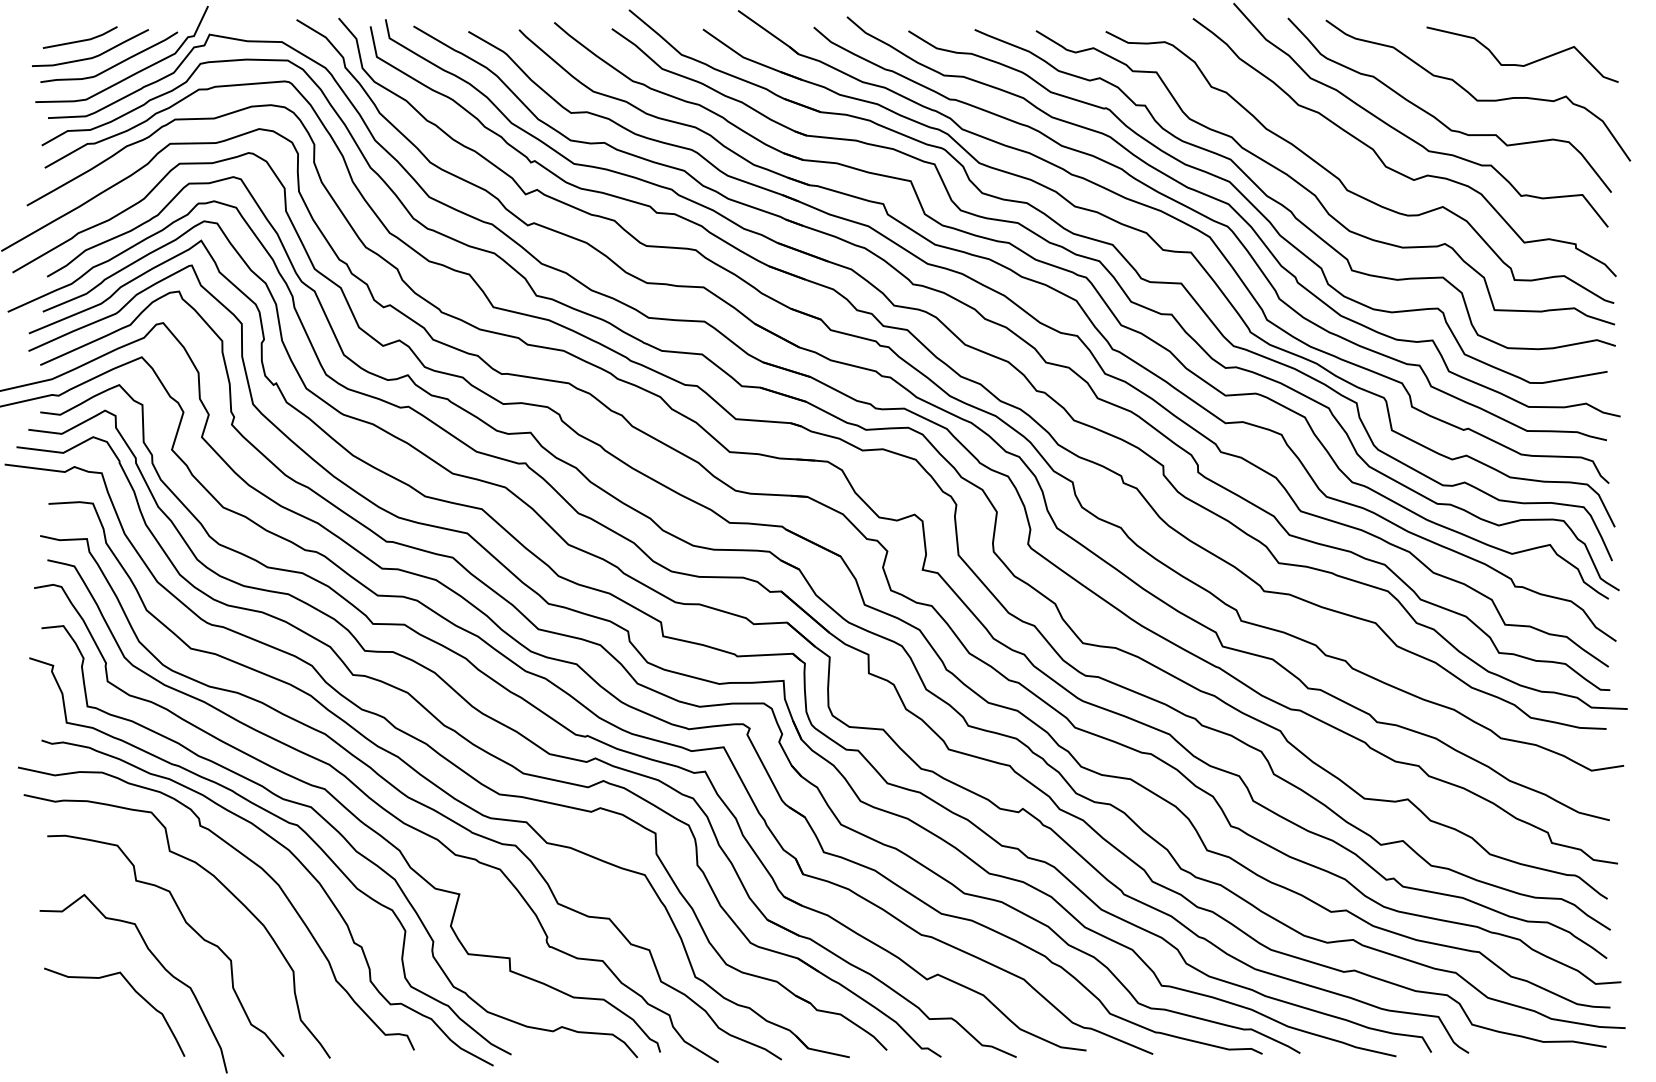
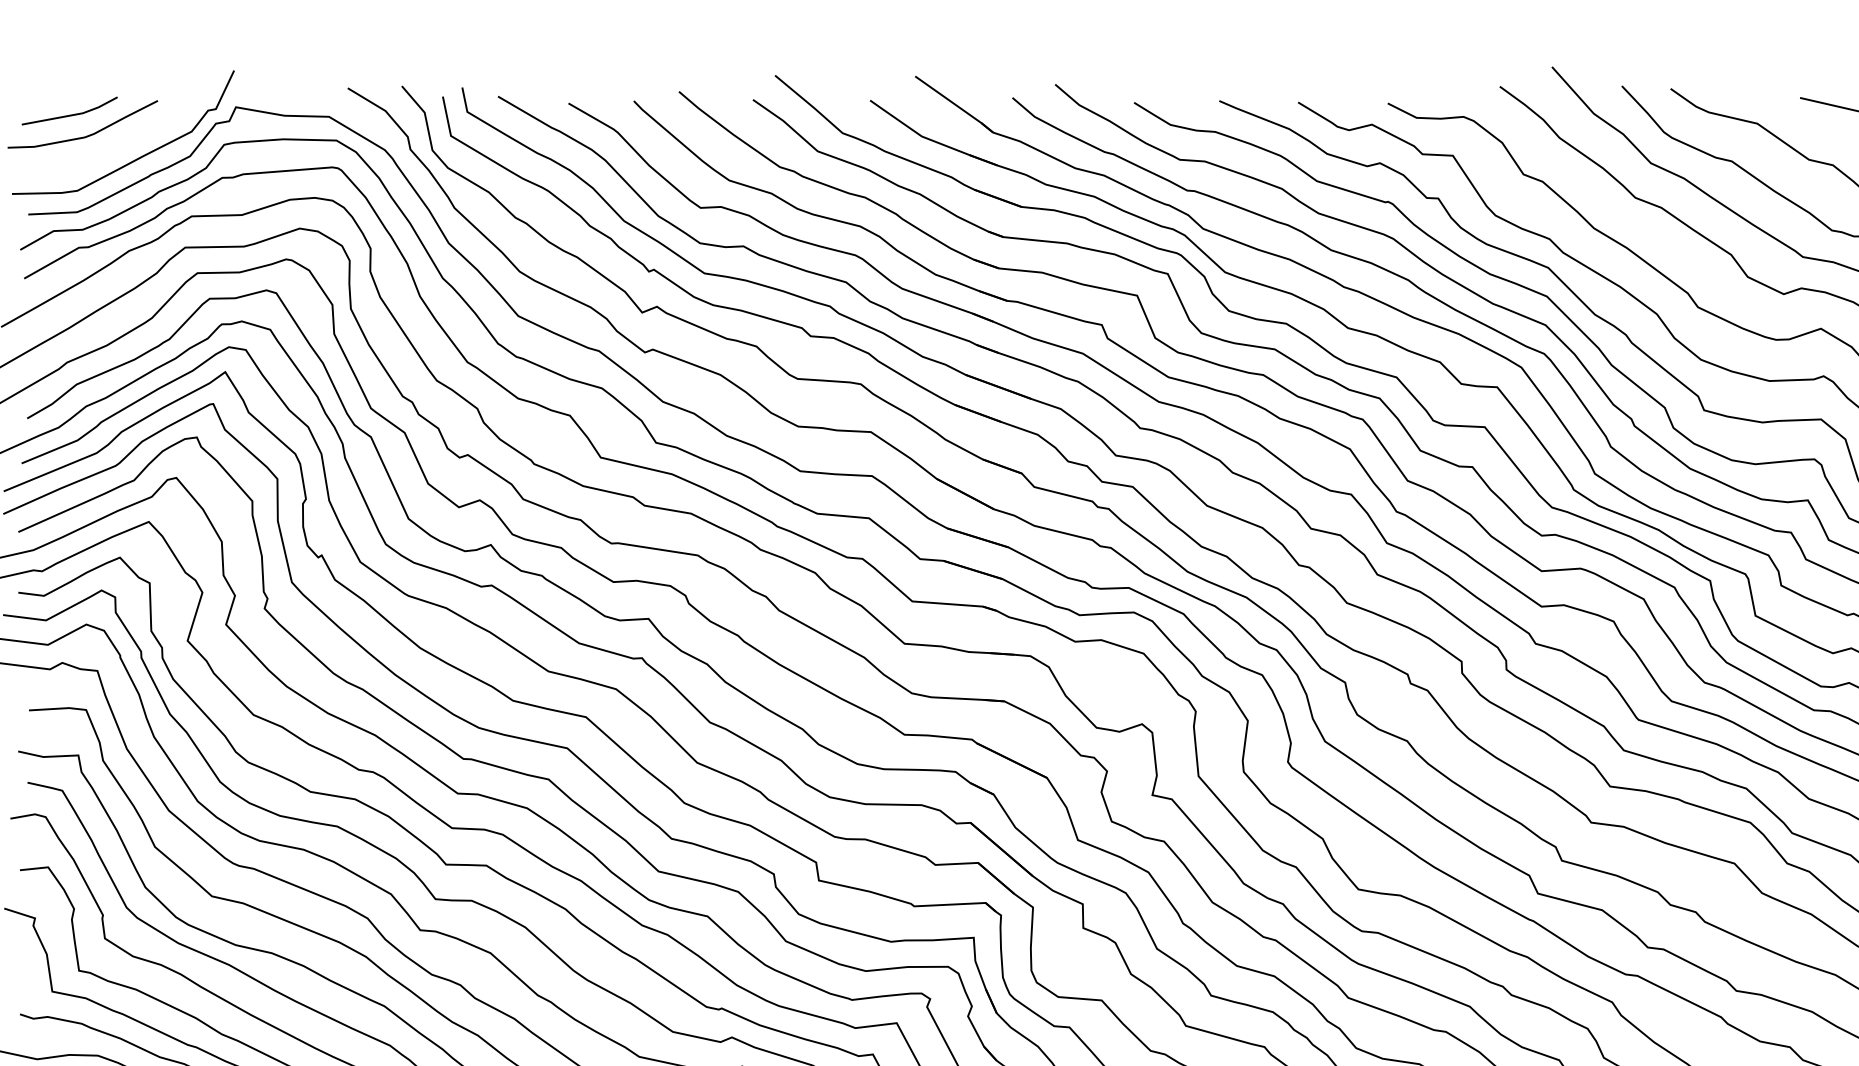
curve: (113, 65) -> (112, 146), removed

